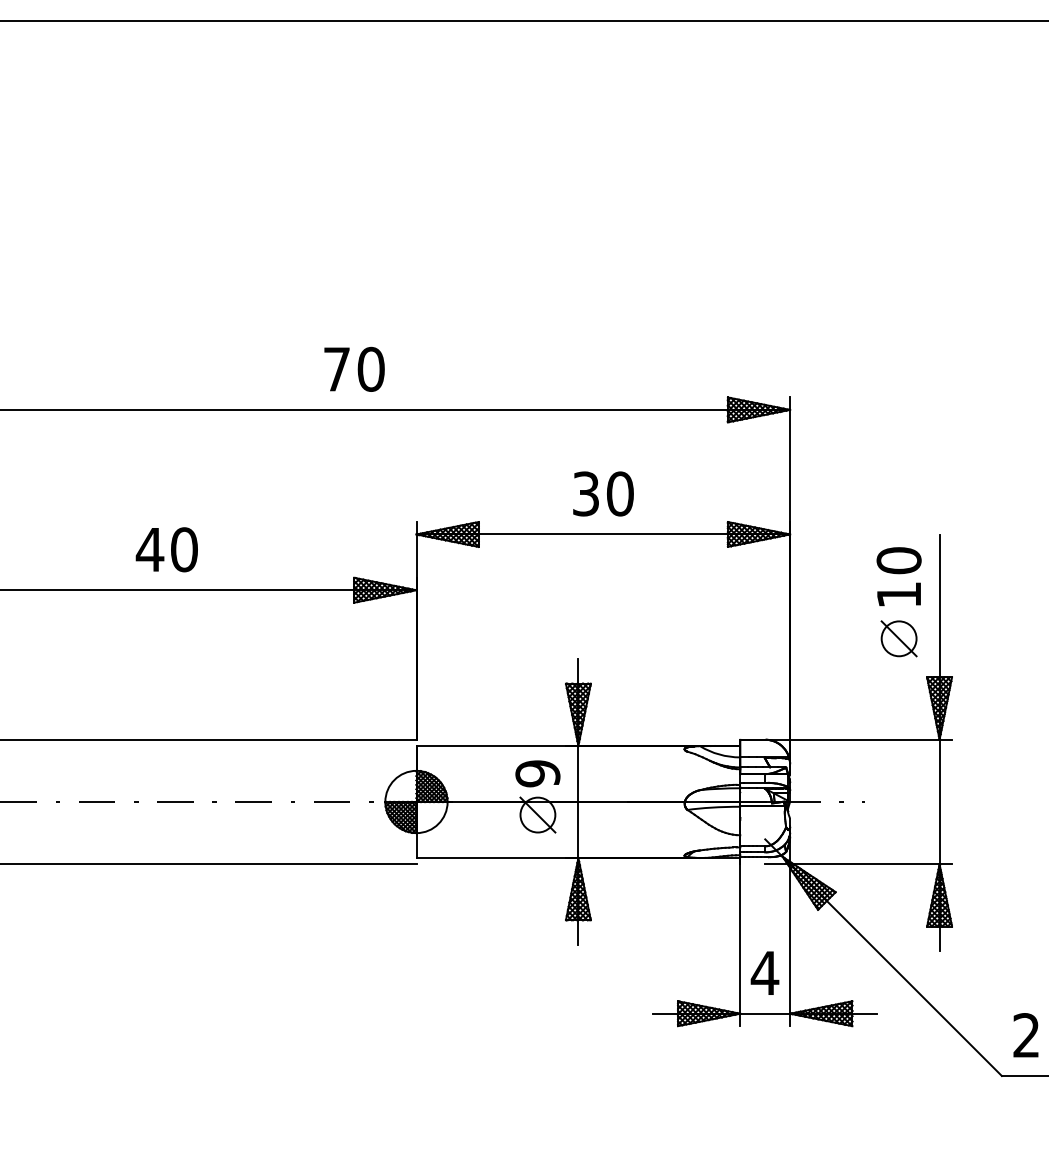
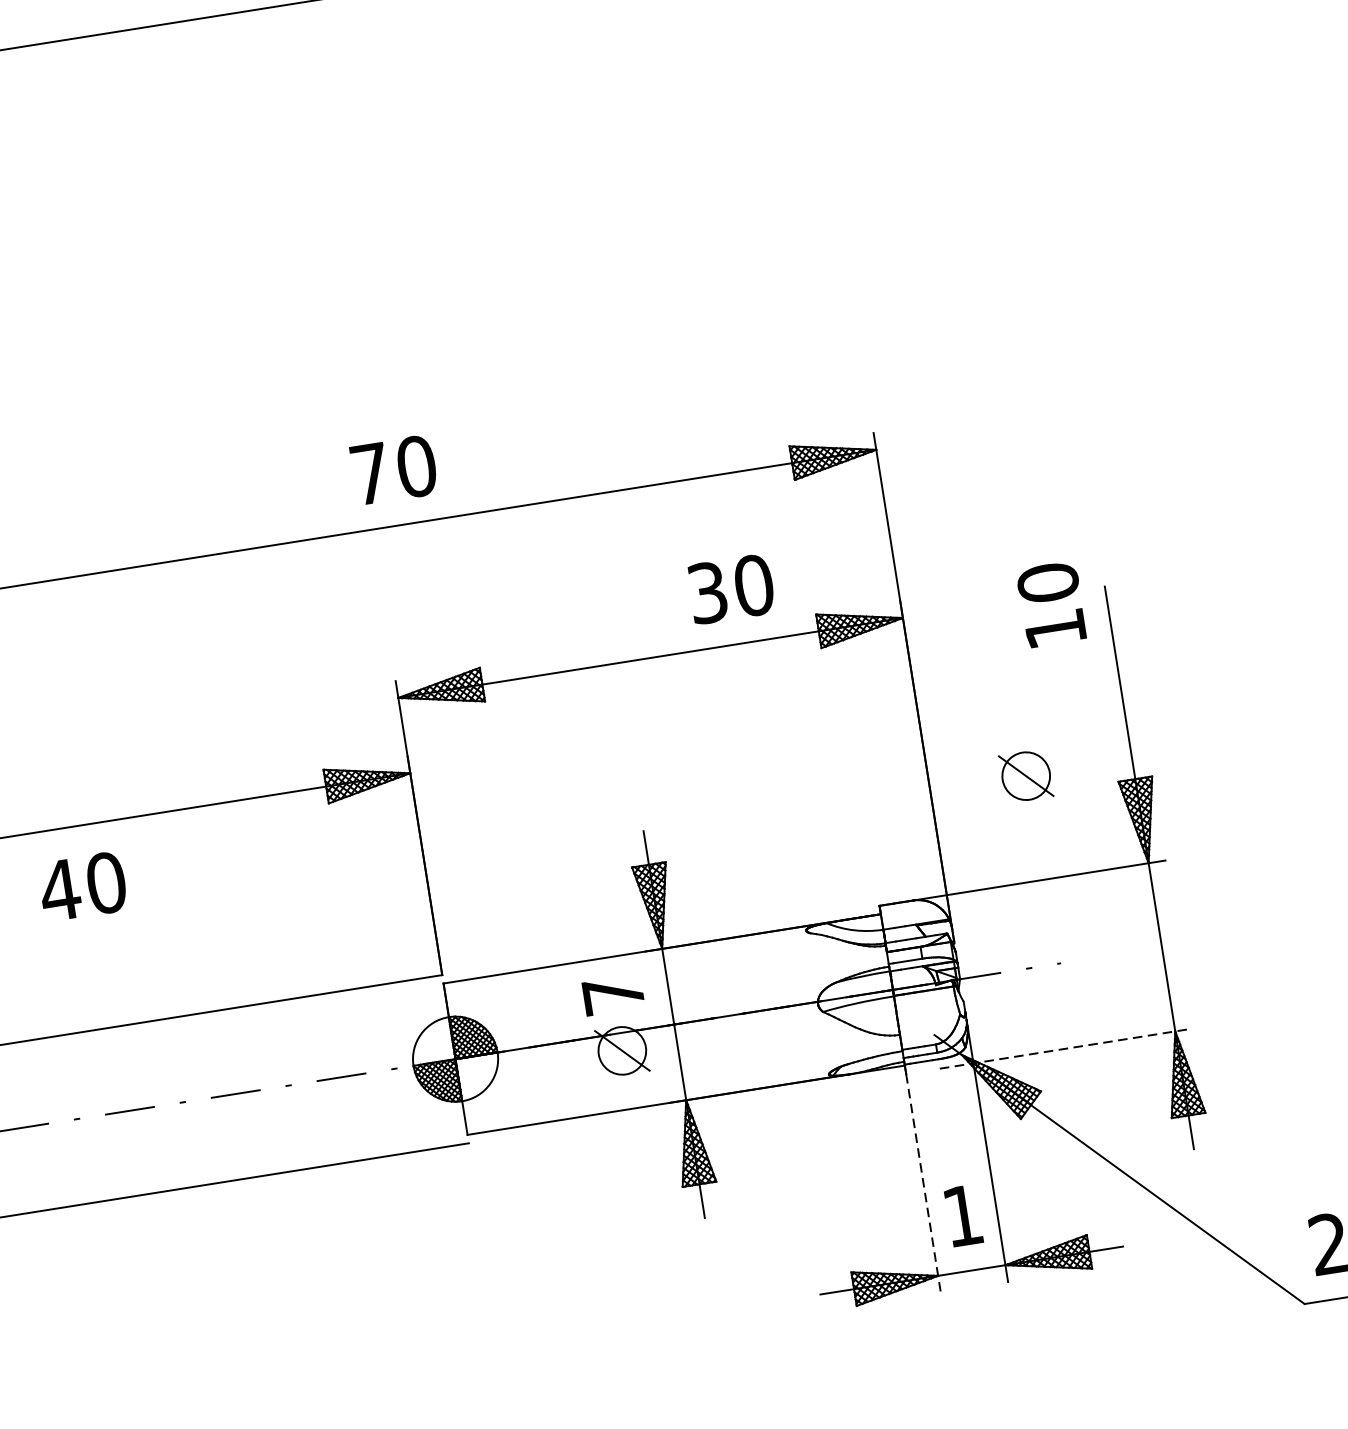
text: (354, 368) -> (393, 468), moved
text: (603, 493) -> (731, 588), moved
text: (166, 549) -> (82, 886), moved
text: (898, 576) -> (1050, 604), moved
part: (898, 638) -> (1025, 775), moved
text: (537, 773) -> (612, 994), 9 -> 7
line: (859, 864) -> (1067, 1048), solid -> dashed
line: (740, 945) -> (923, 1183), solid -> dashed
text: (764, 972) -> (961, 1215), 4 -> 1

